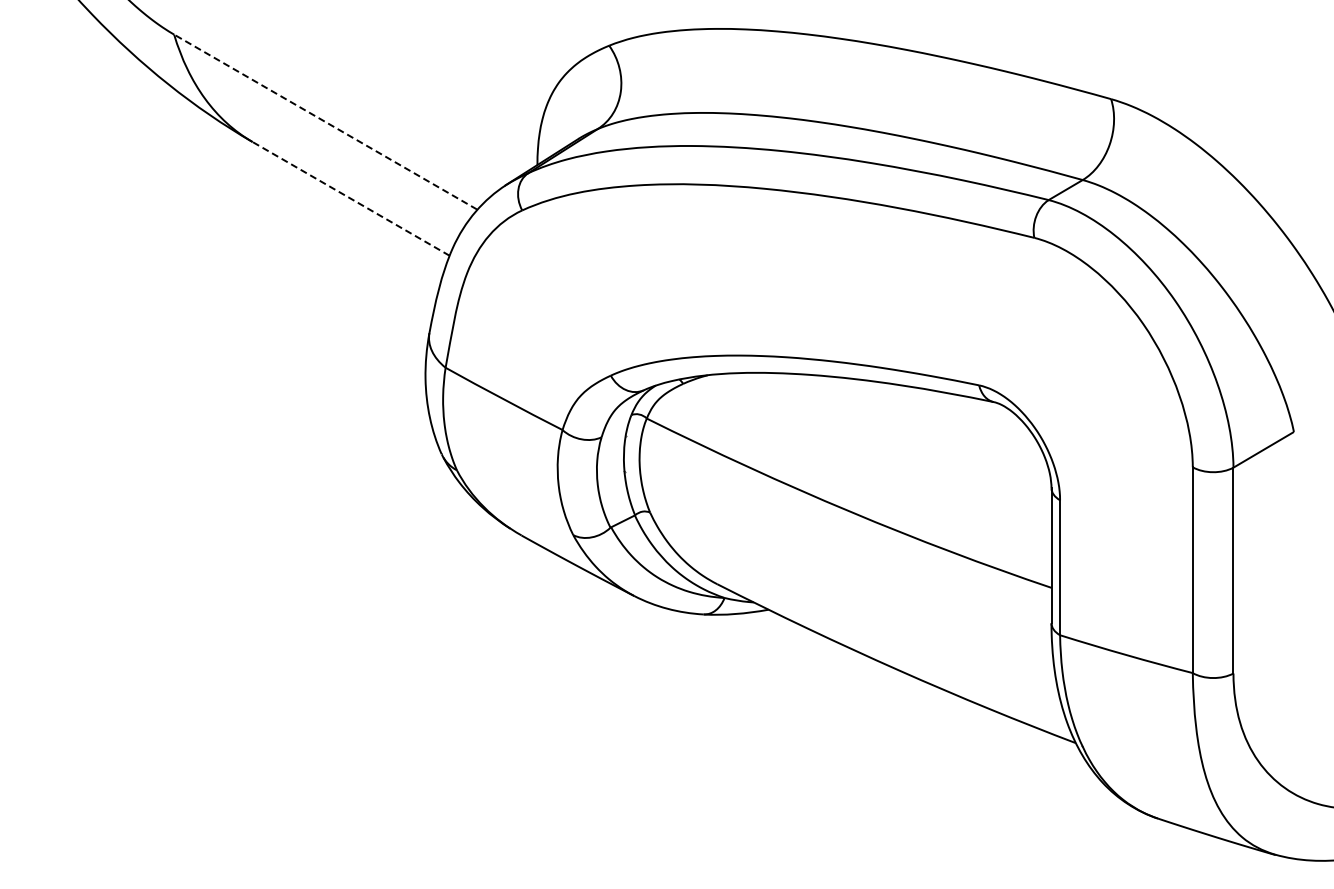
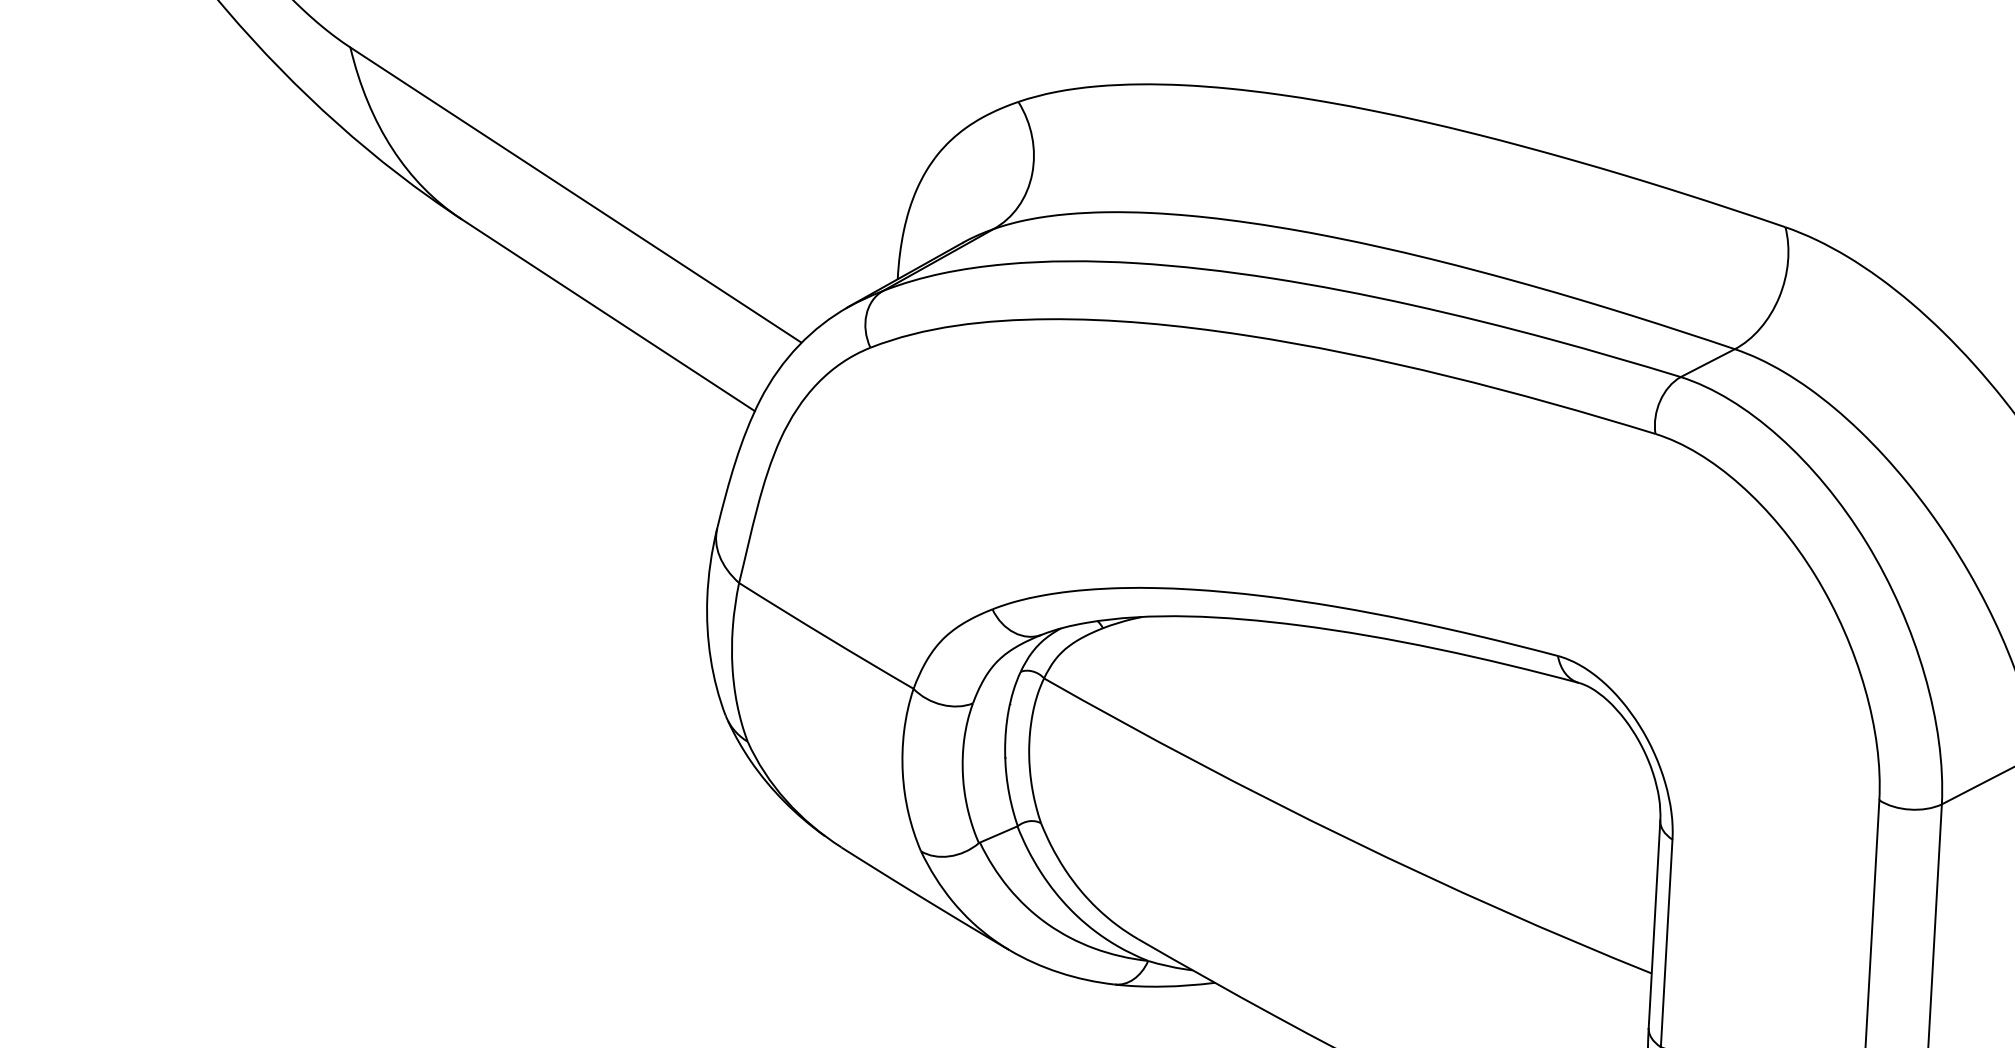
line: (325, 122) -> (575, 195), dashed -> solid
line: (351, 198) -> (608, 314), dashed -> solid

